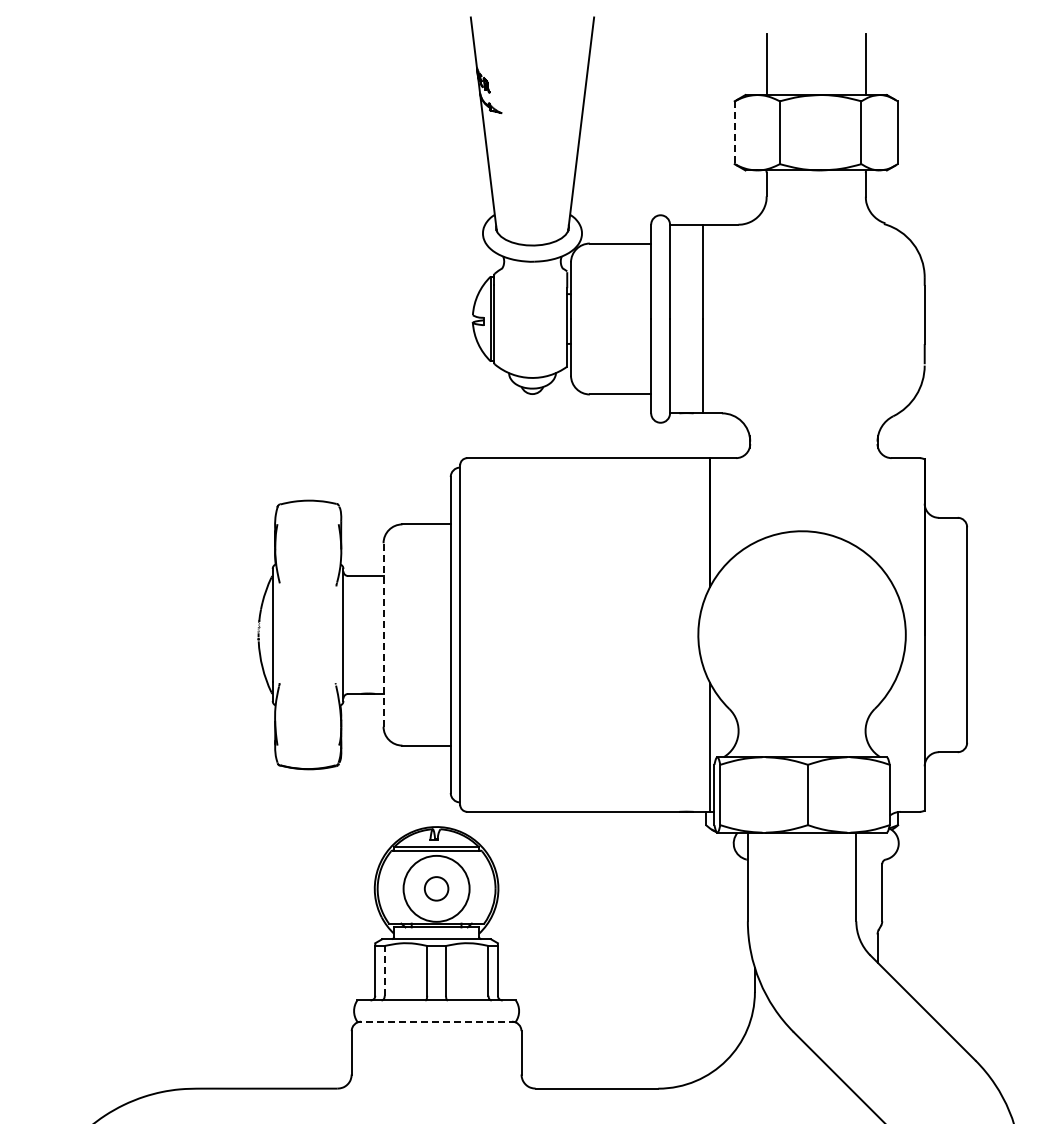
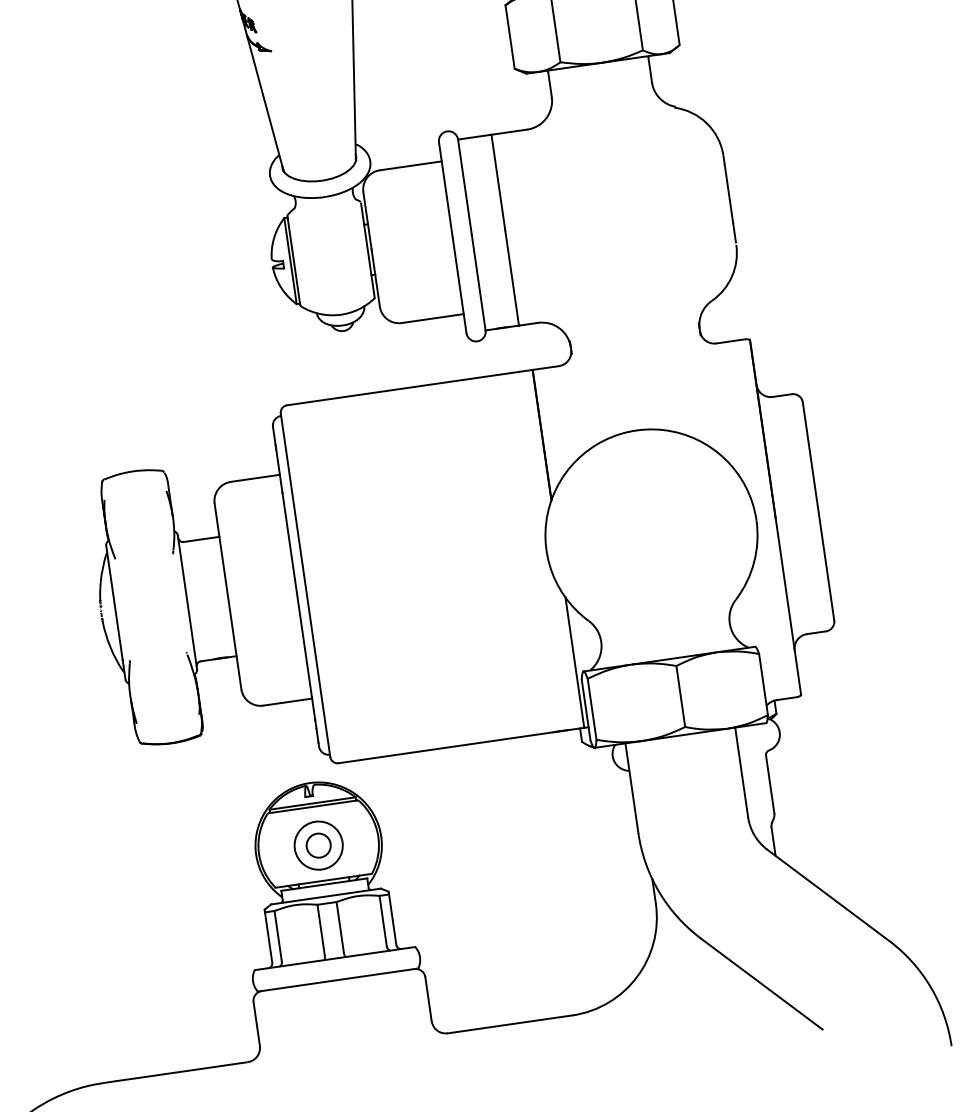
line: (734, 133) -> (509, 37), dashed -> solid
line: (383, 635) -> (228, 597), dashed -> solid
circle: (436, 888) -> (318, 845), size x0.71
line: (384, 970) -> (277, 935), dashed -> solid
line: (436, 1021) -> (337, 979), dashed -> solid

